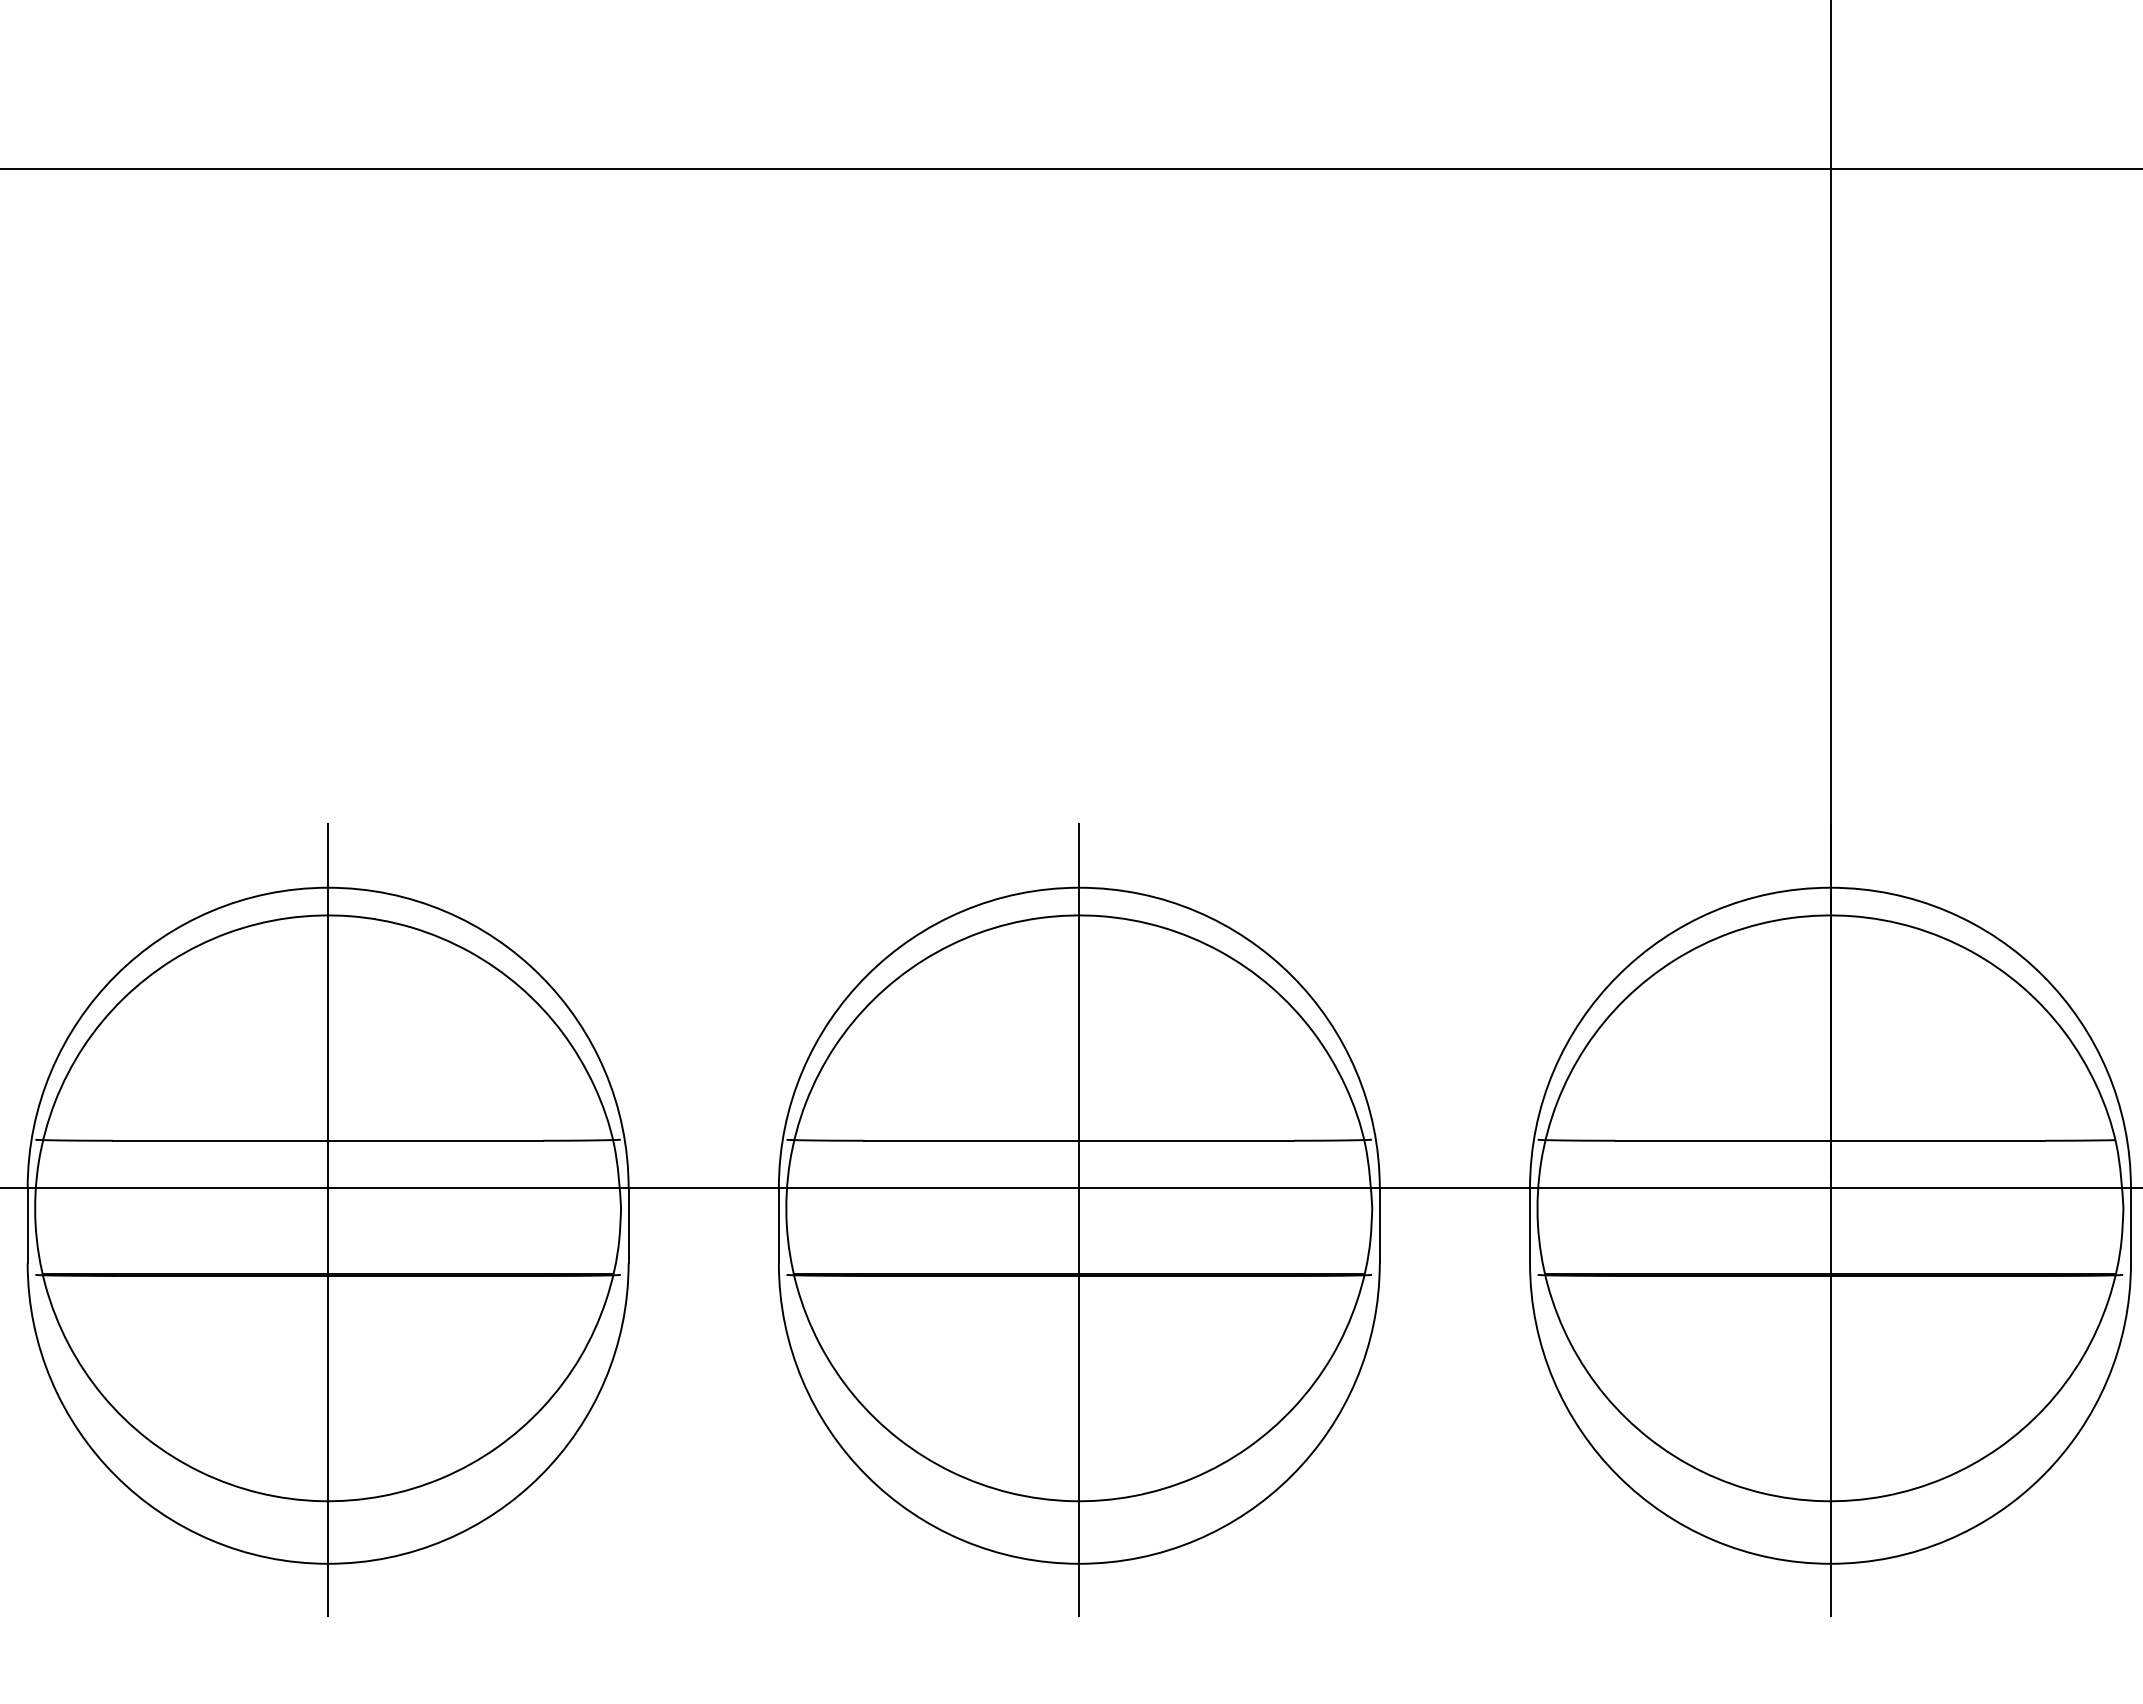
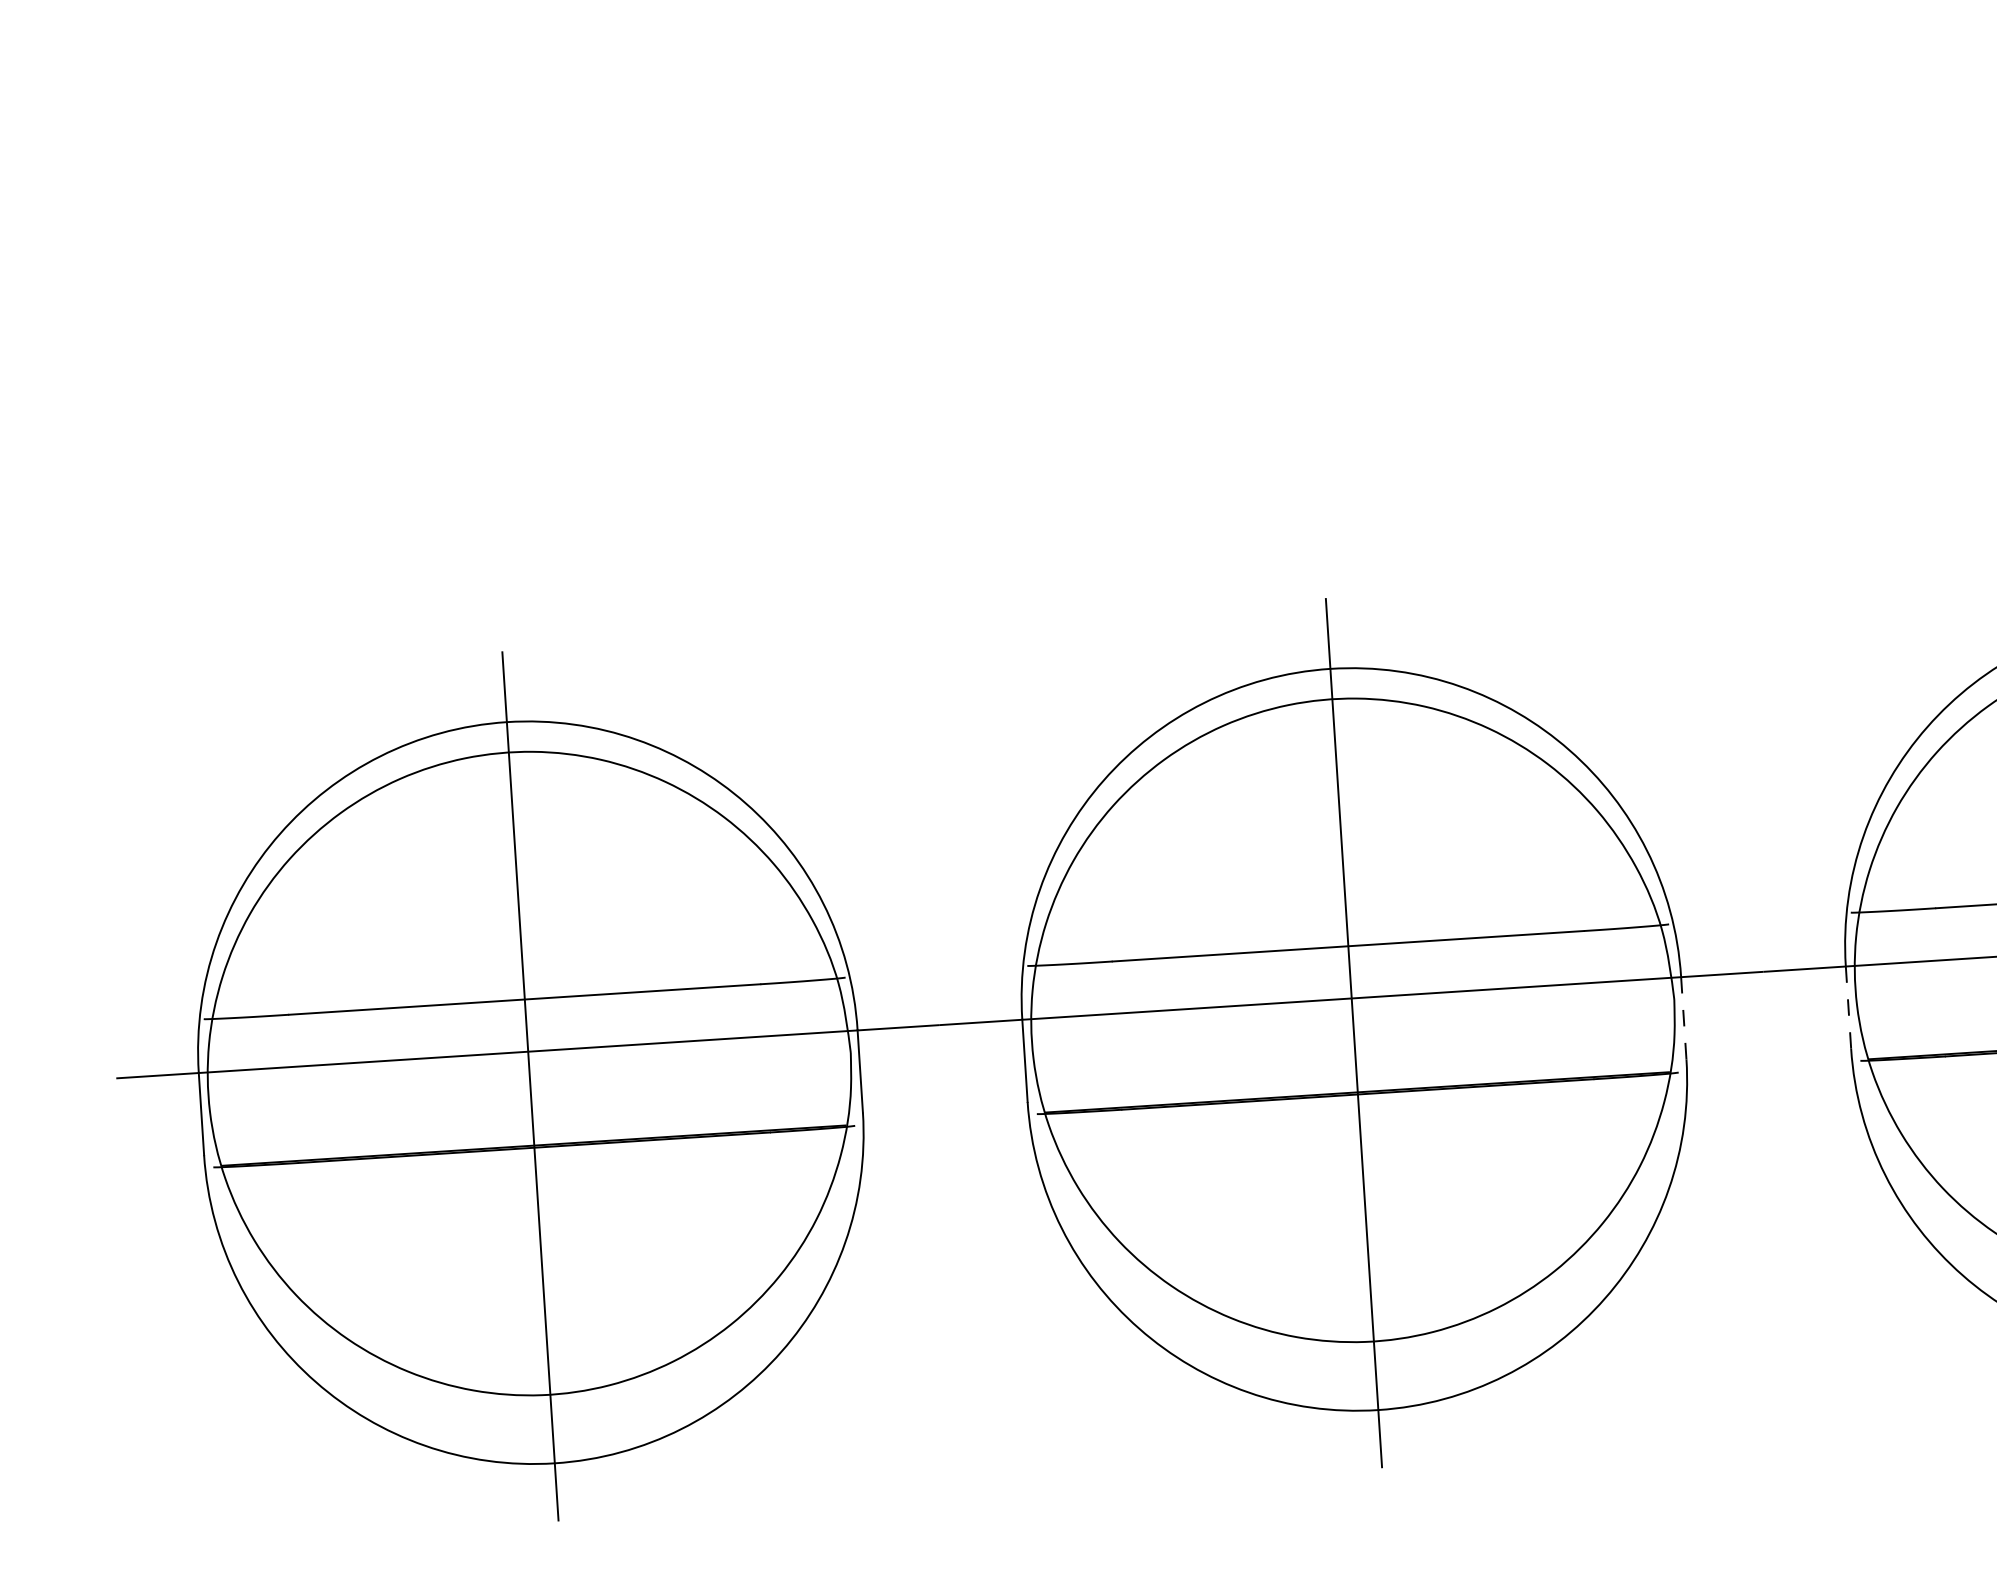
line: (1379, 1225) -> (1683, 1017), solid -> dashed
line: (1530, 1225) -> (1848, 1007), solid -> dashed

